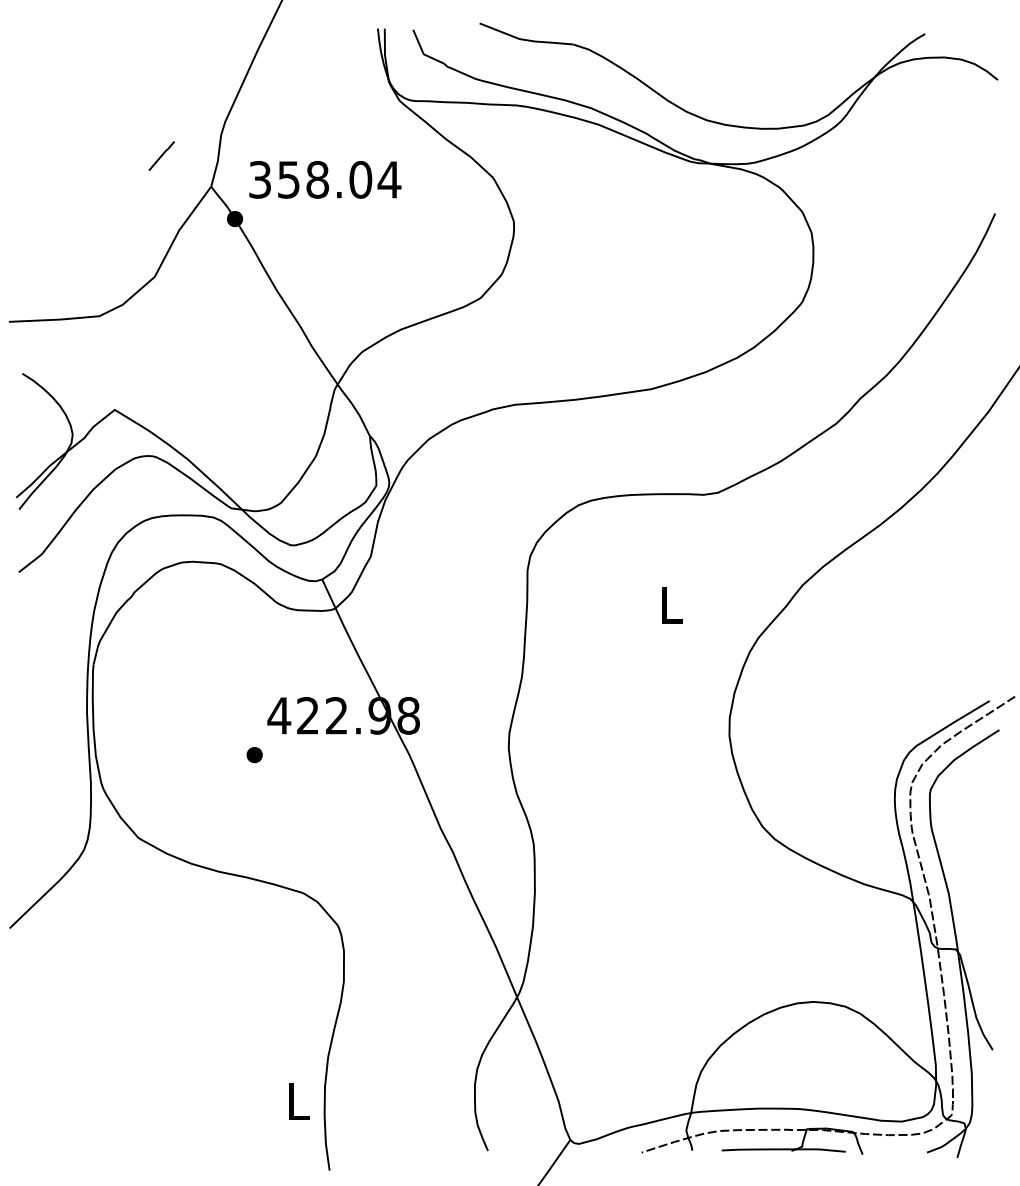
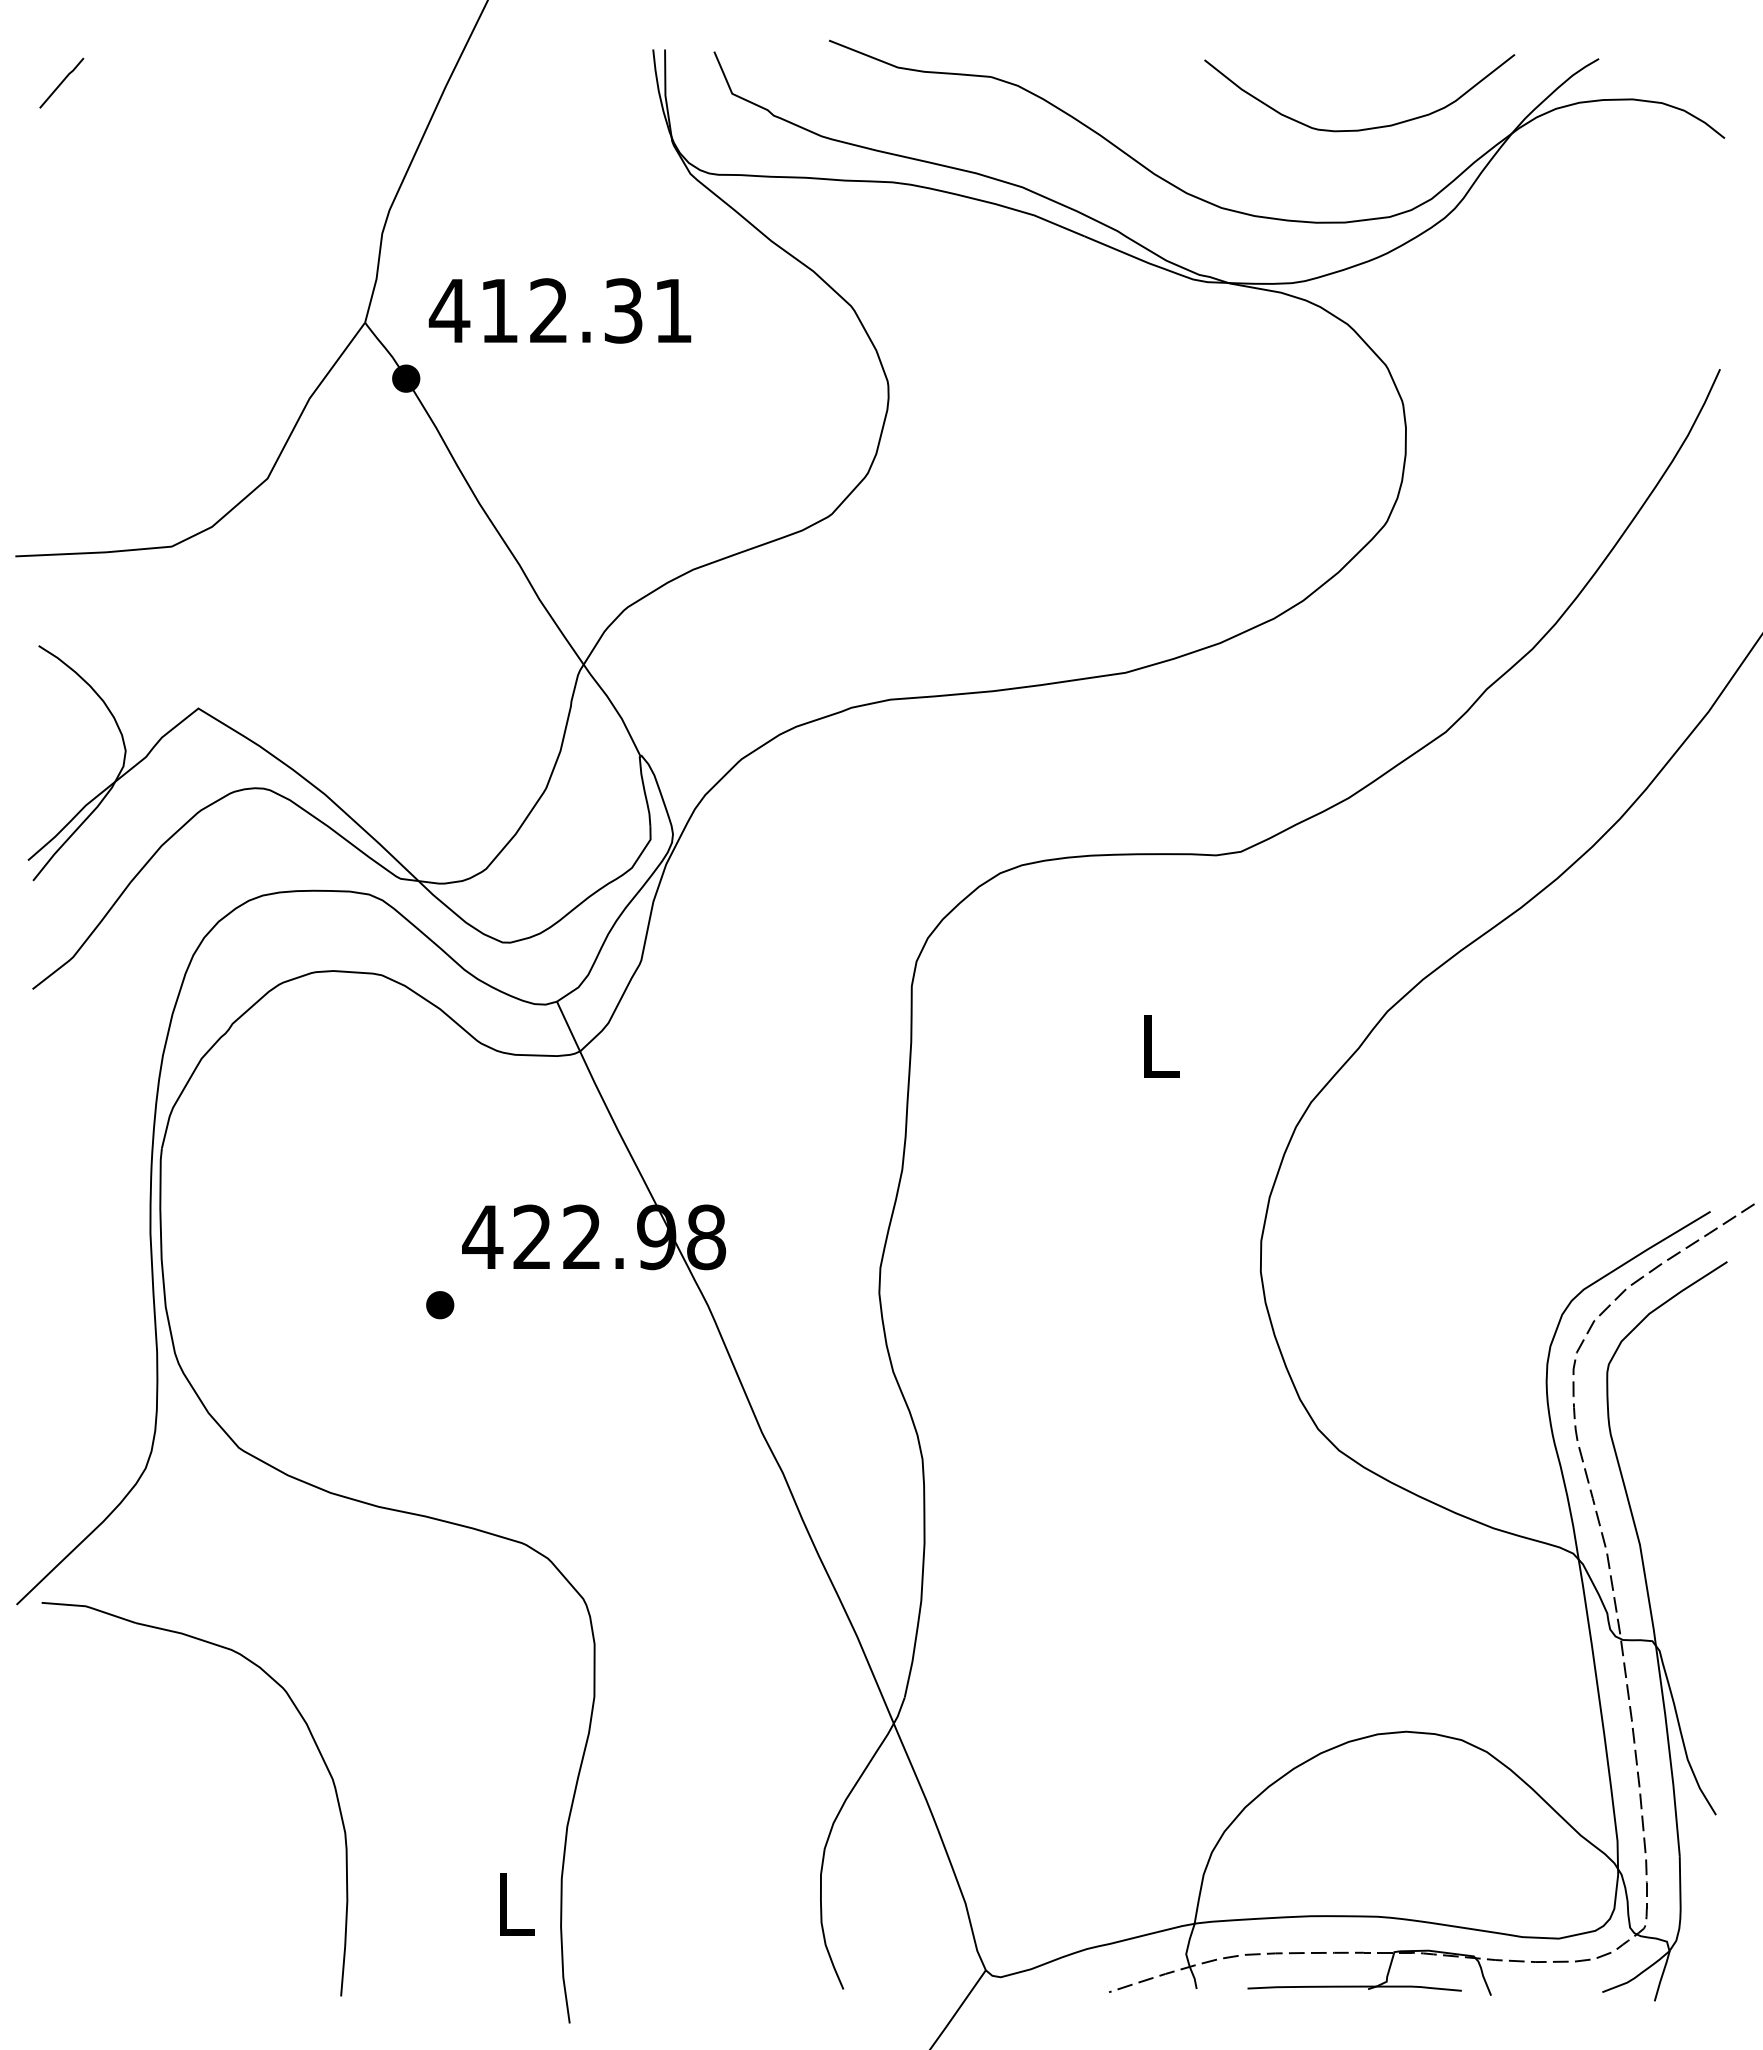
curve: (790, 73) -> (1366, 127), added
line: (161, 155) -> (61, 82), moved
text: (324, 179) -> (560, 310), 358.04 -> 412.31
part: (180, 1006) -> (311, 1739), added

